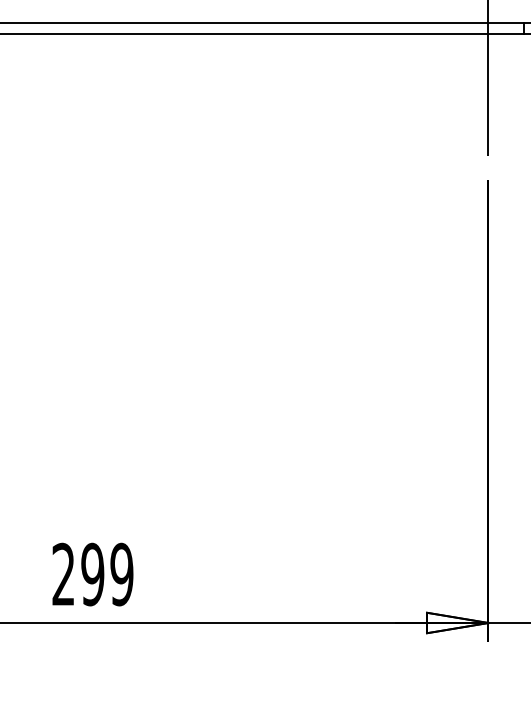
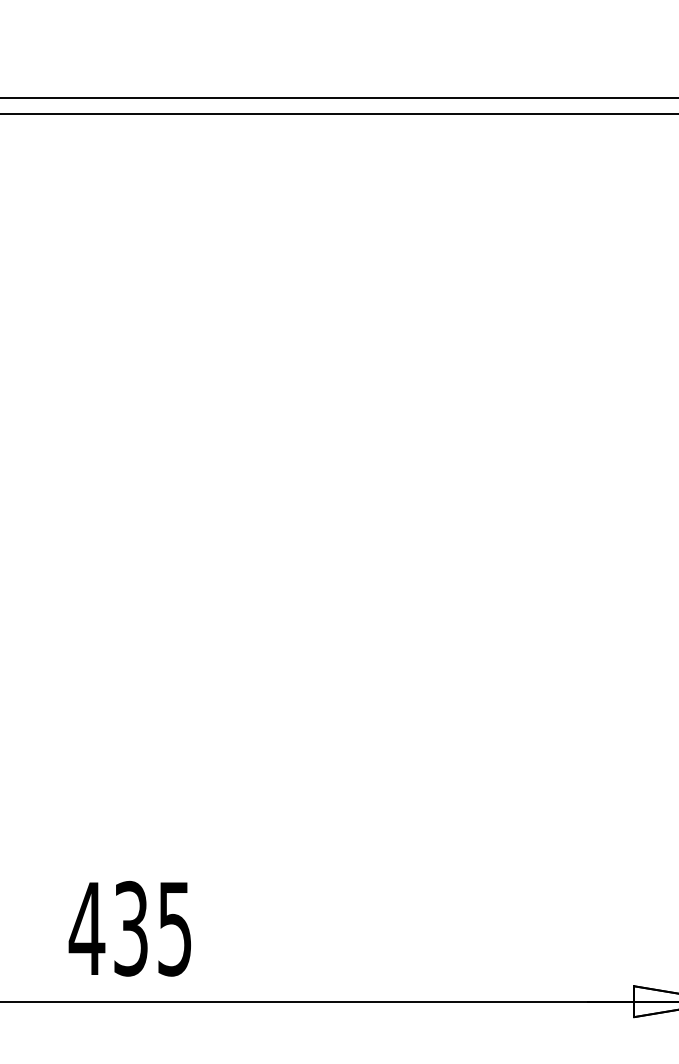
text: (92, 574) -> (130, 928), 299 -> 435

